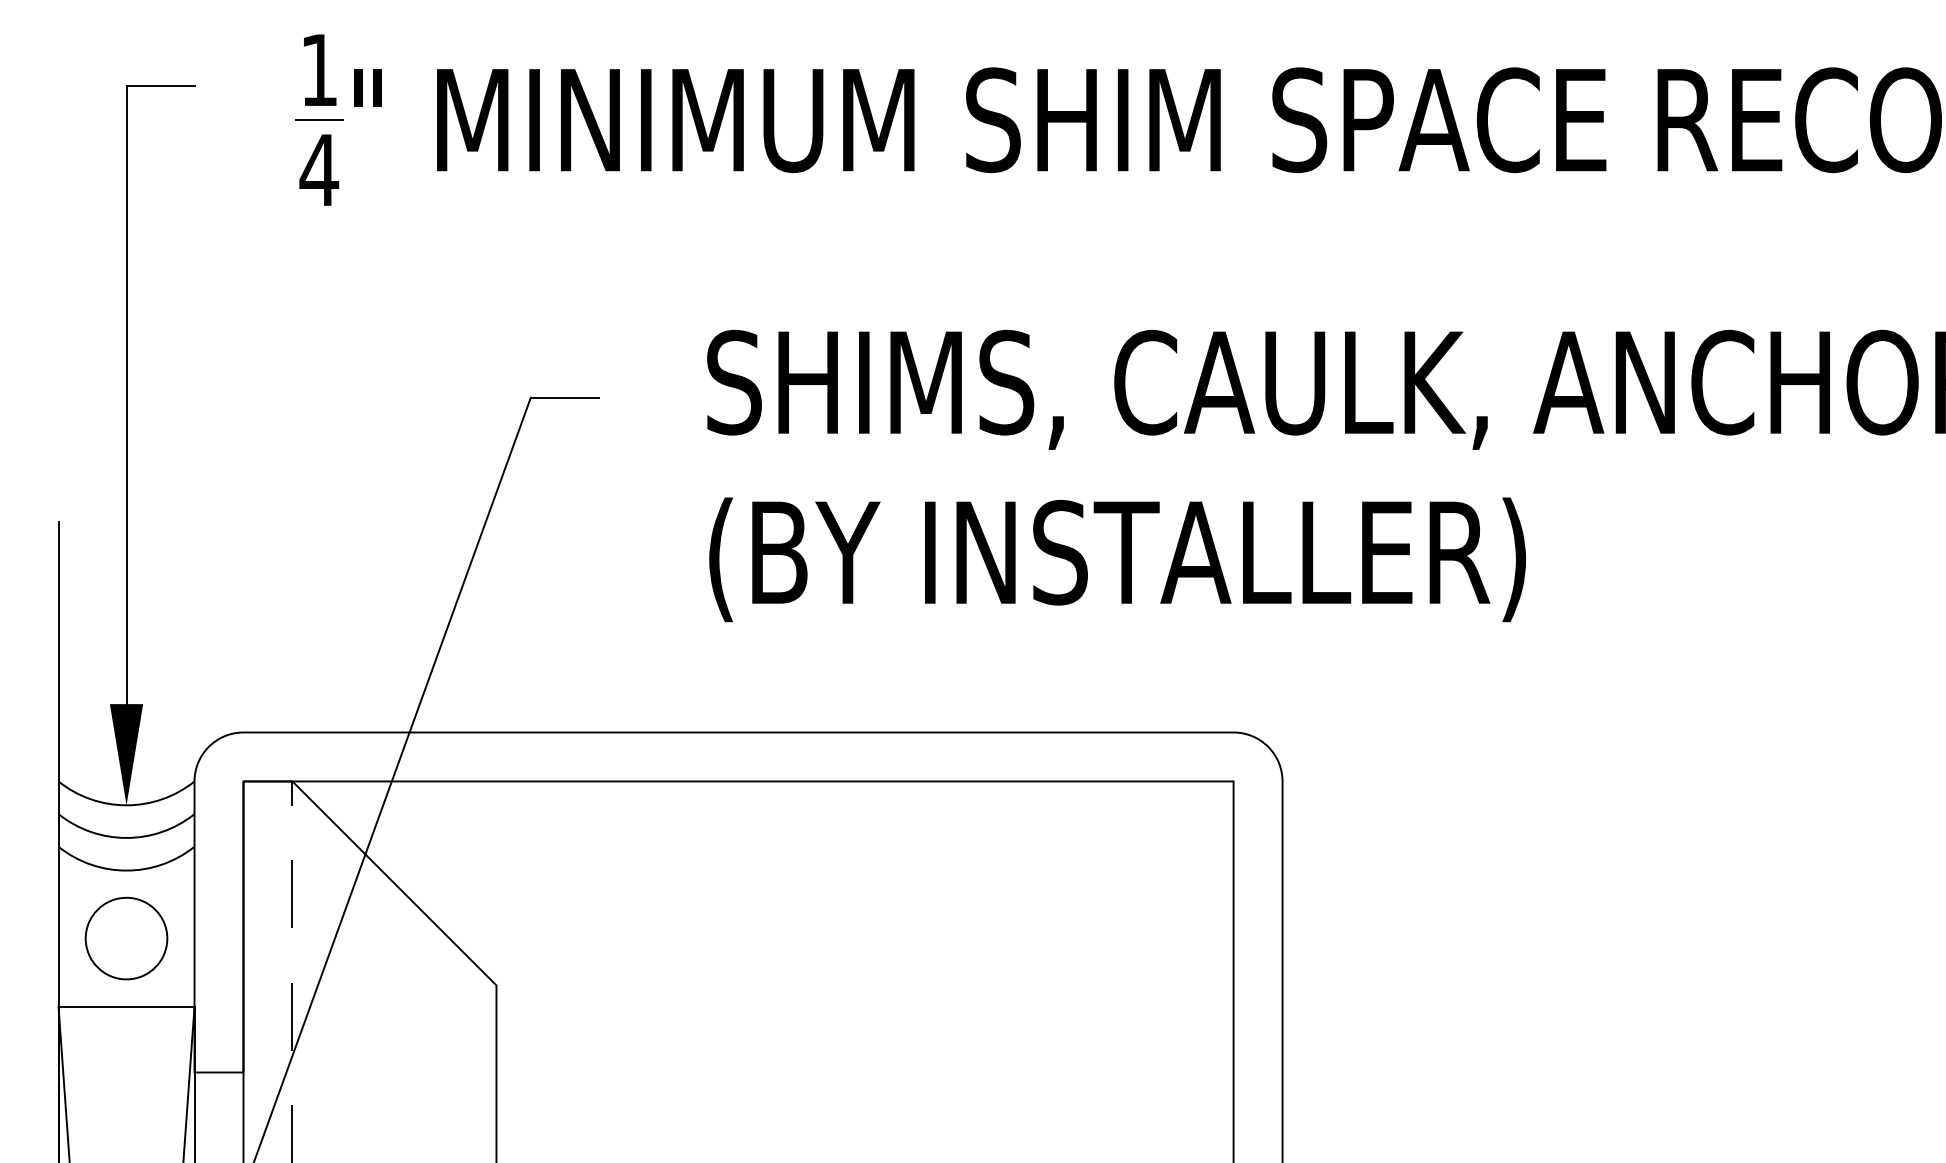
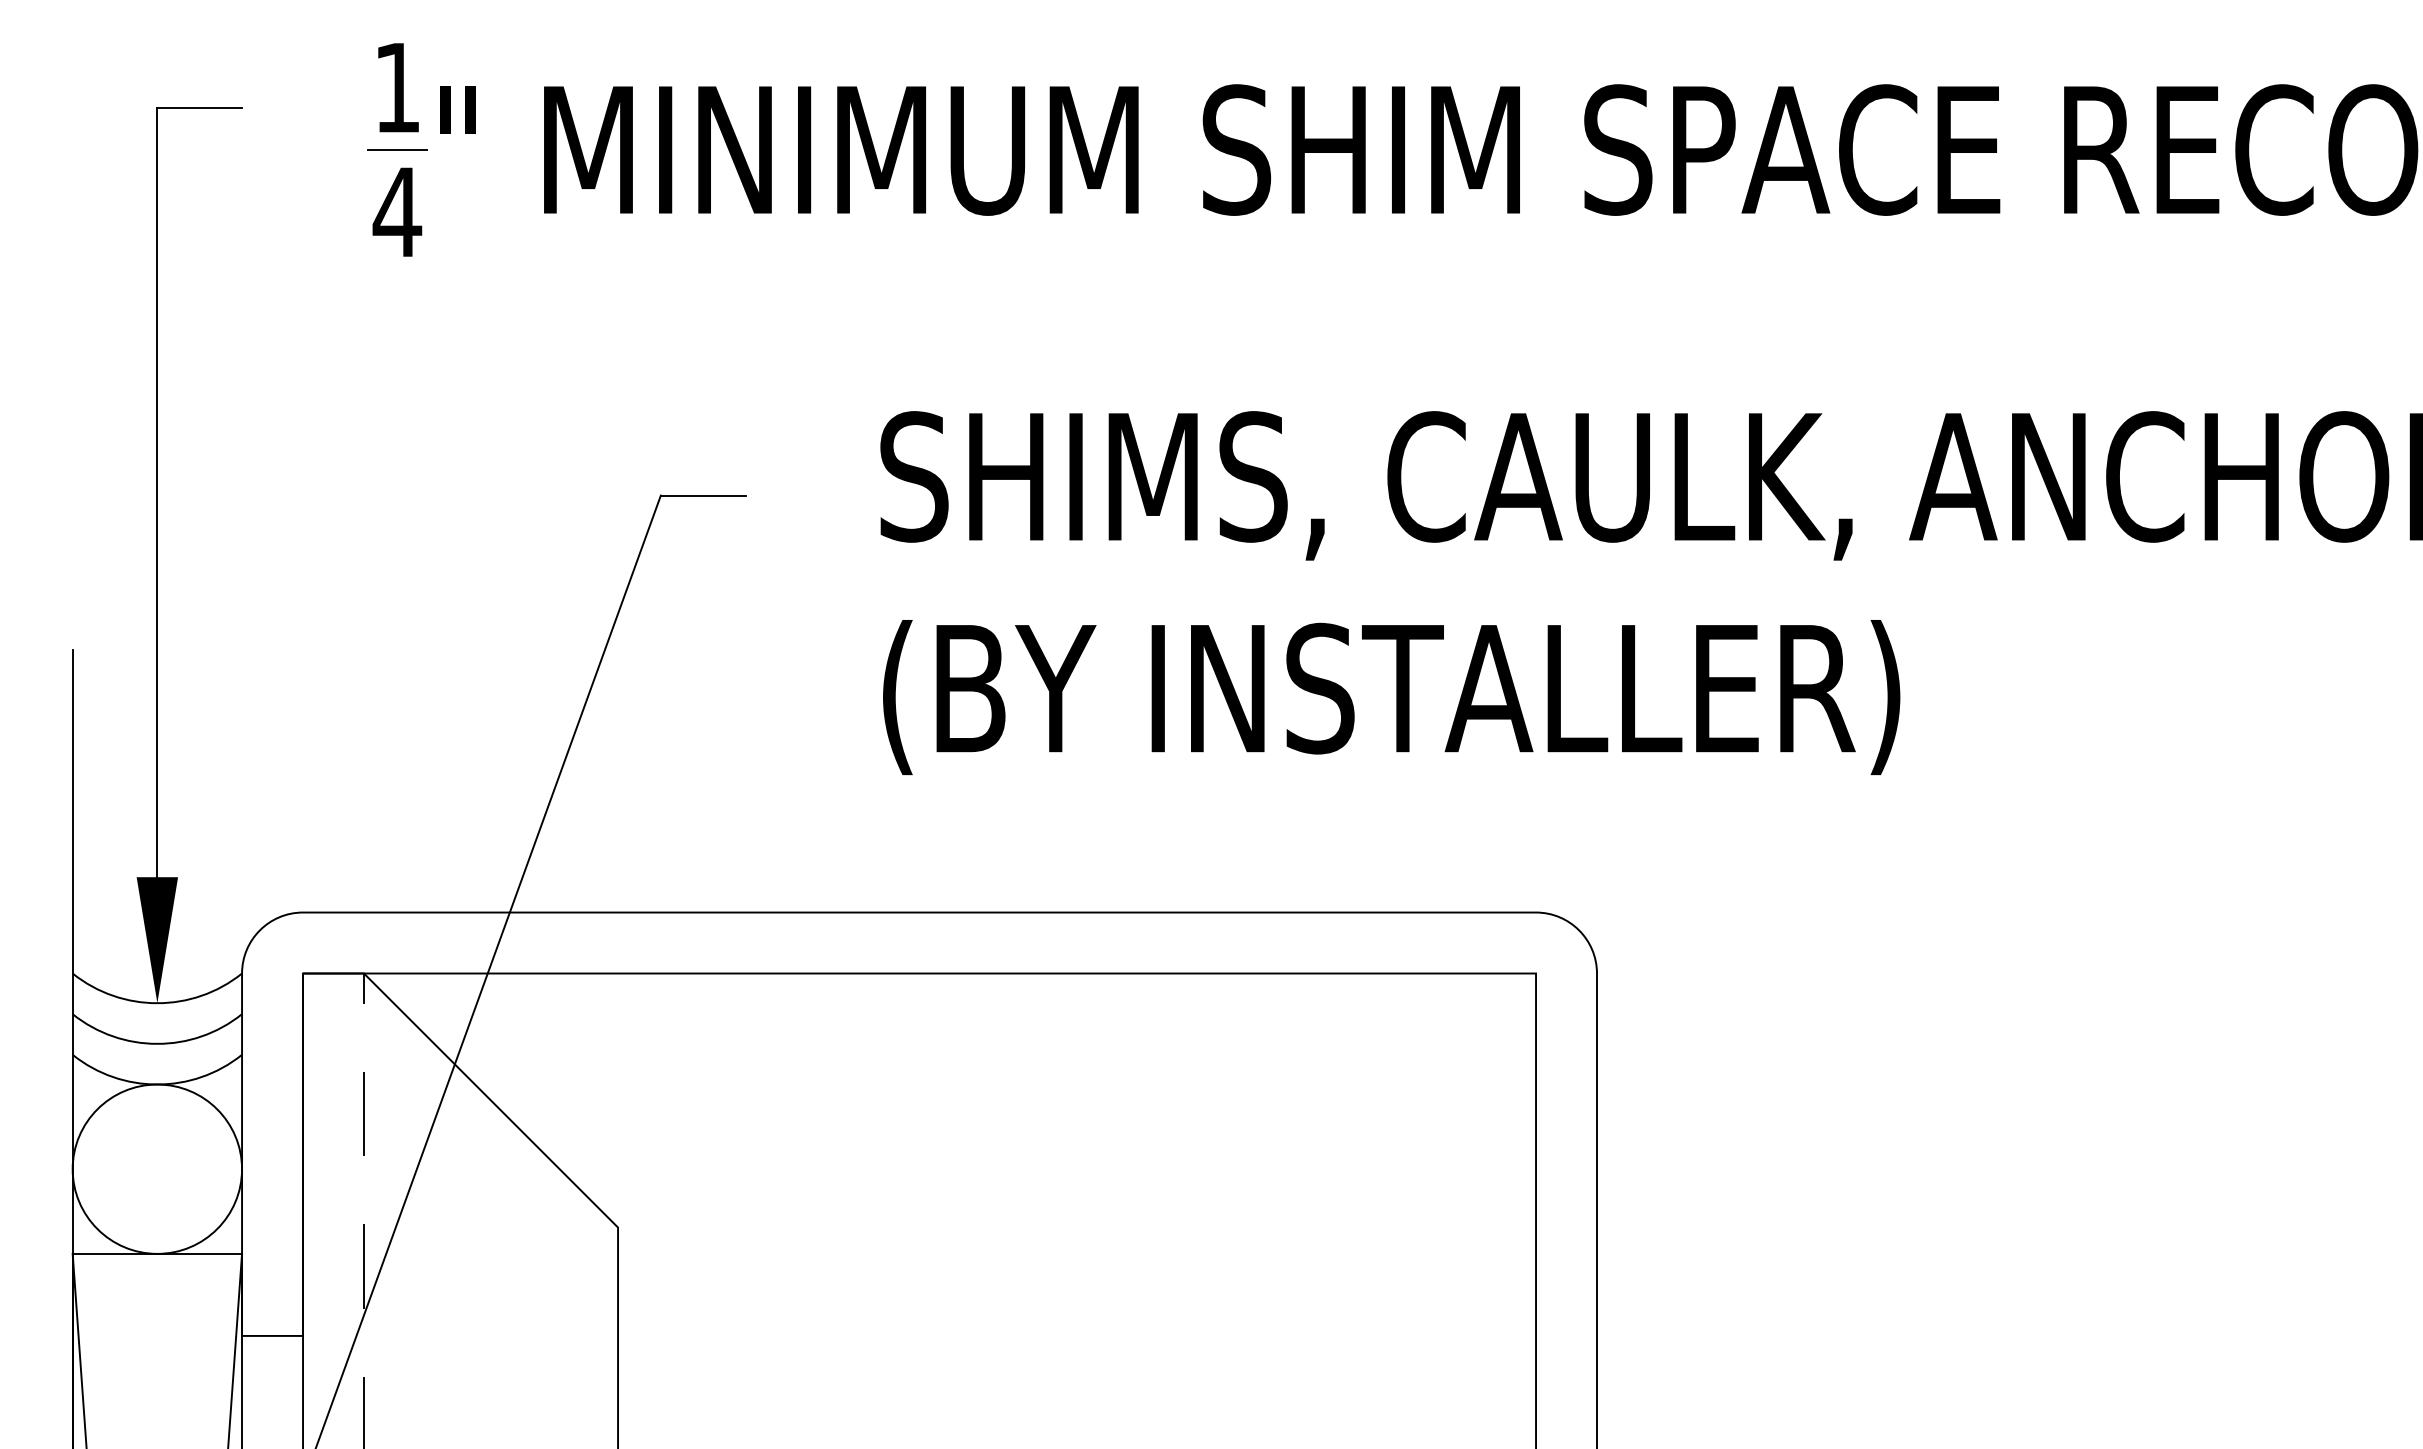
circle: (126, 938) -> (157, 1168), size x1.67

